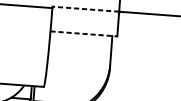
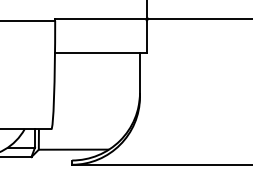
line: (85, 8) -> (100, 18), dashed -> solid
line: (83, 33) -> (100, 52), dashed -> solid

